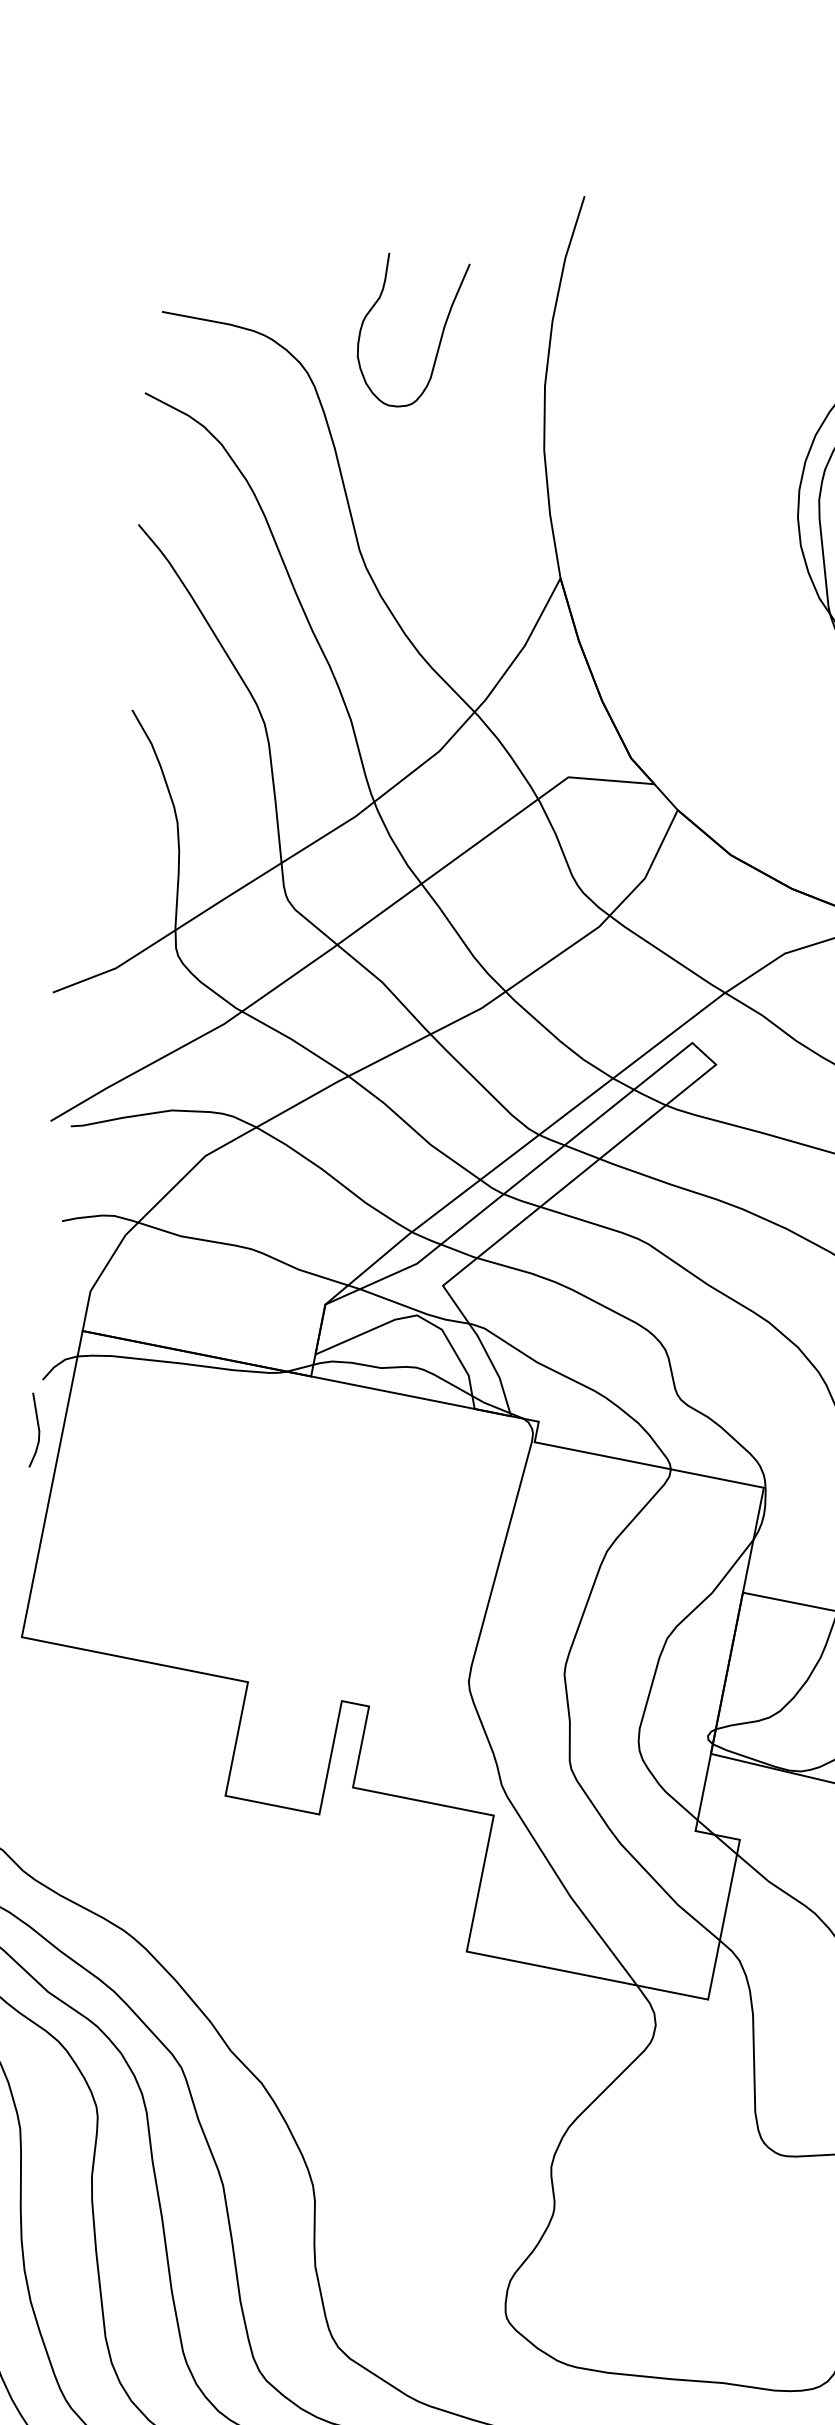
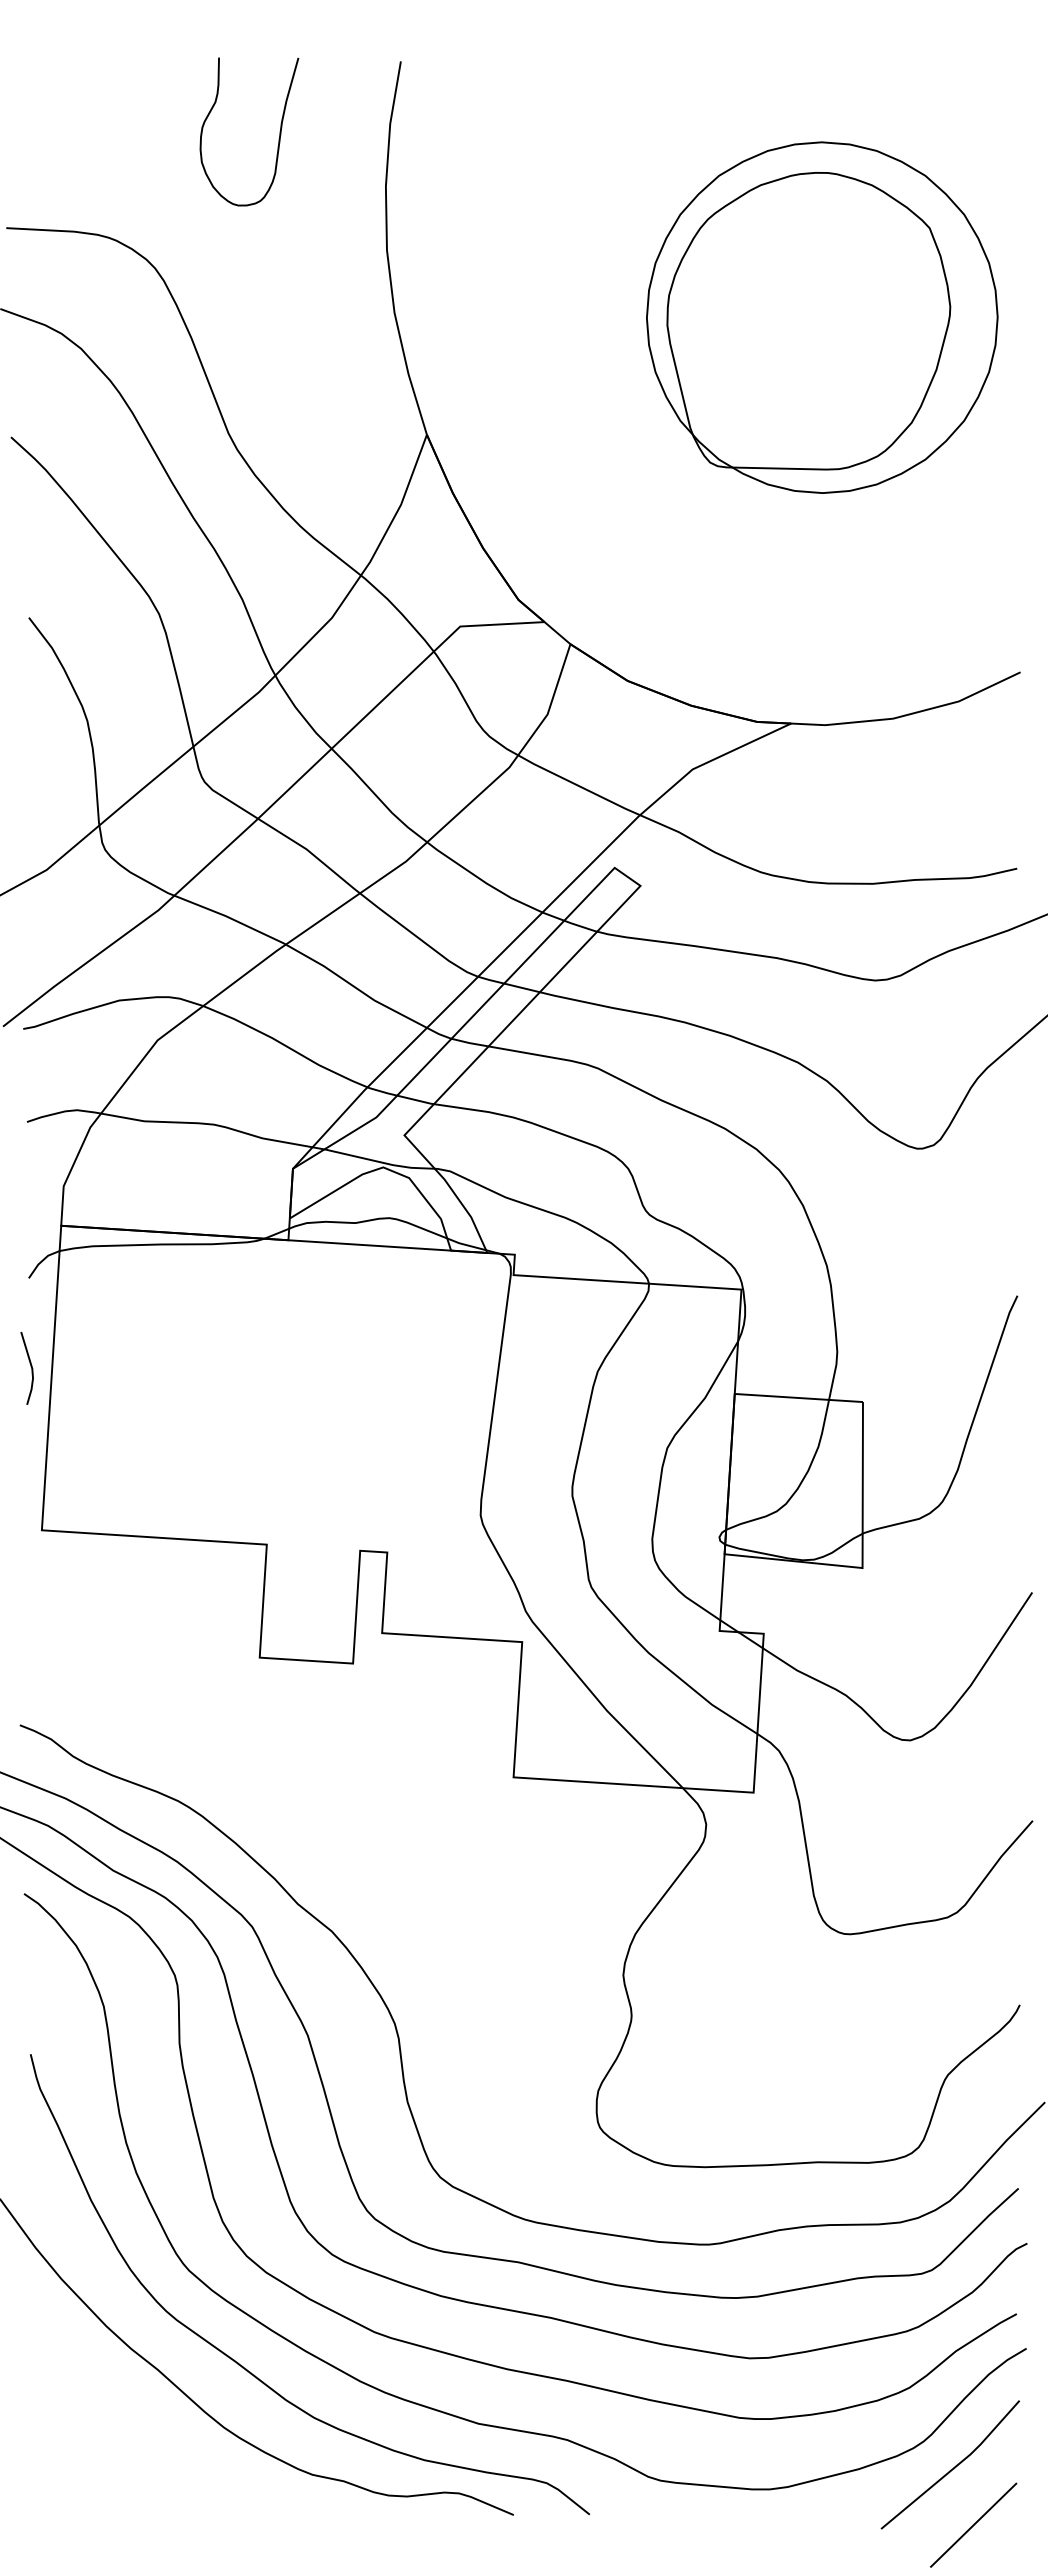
curve: (438, 342) -> (278, 138), moved
line: (37, 1428) -> (30, 1366), moved

